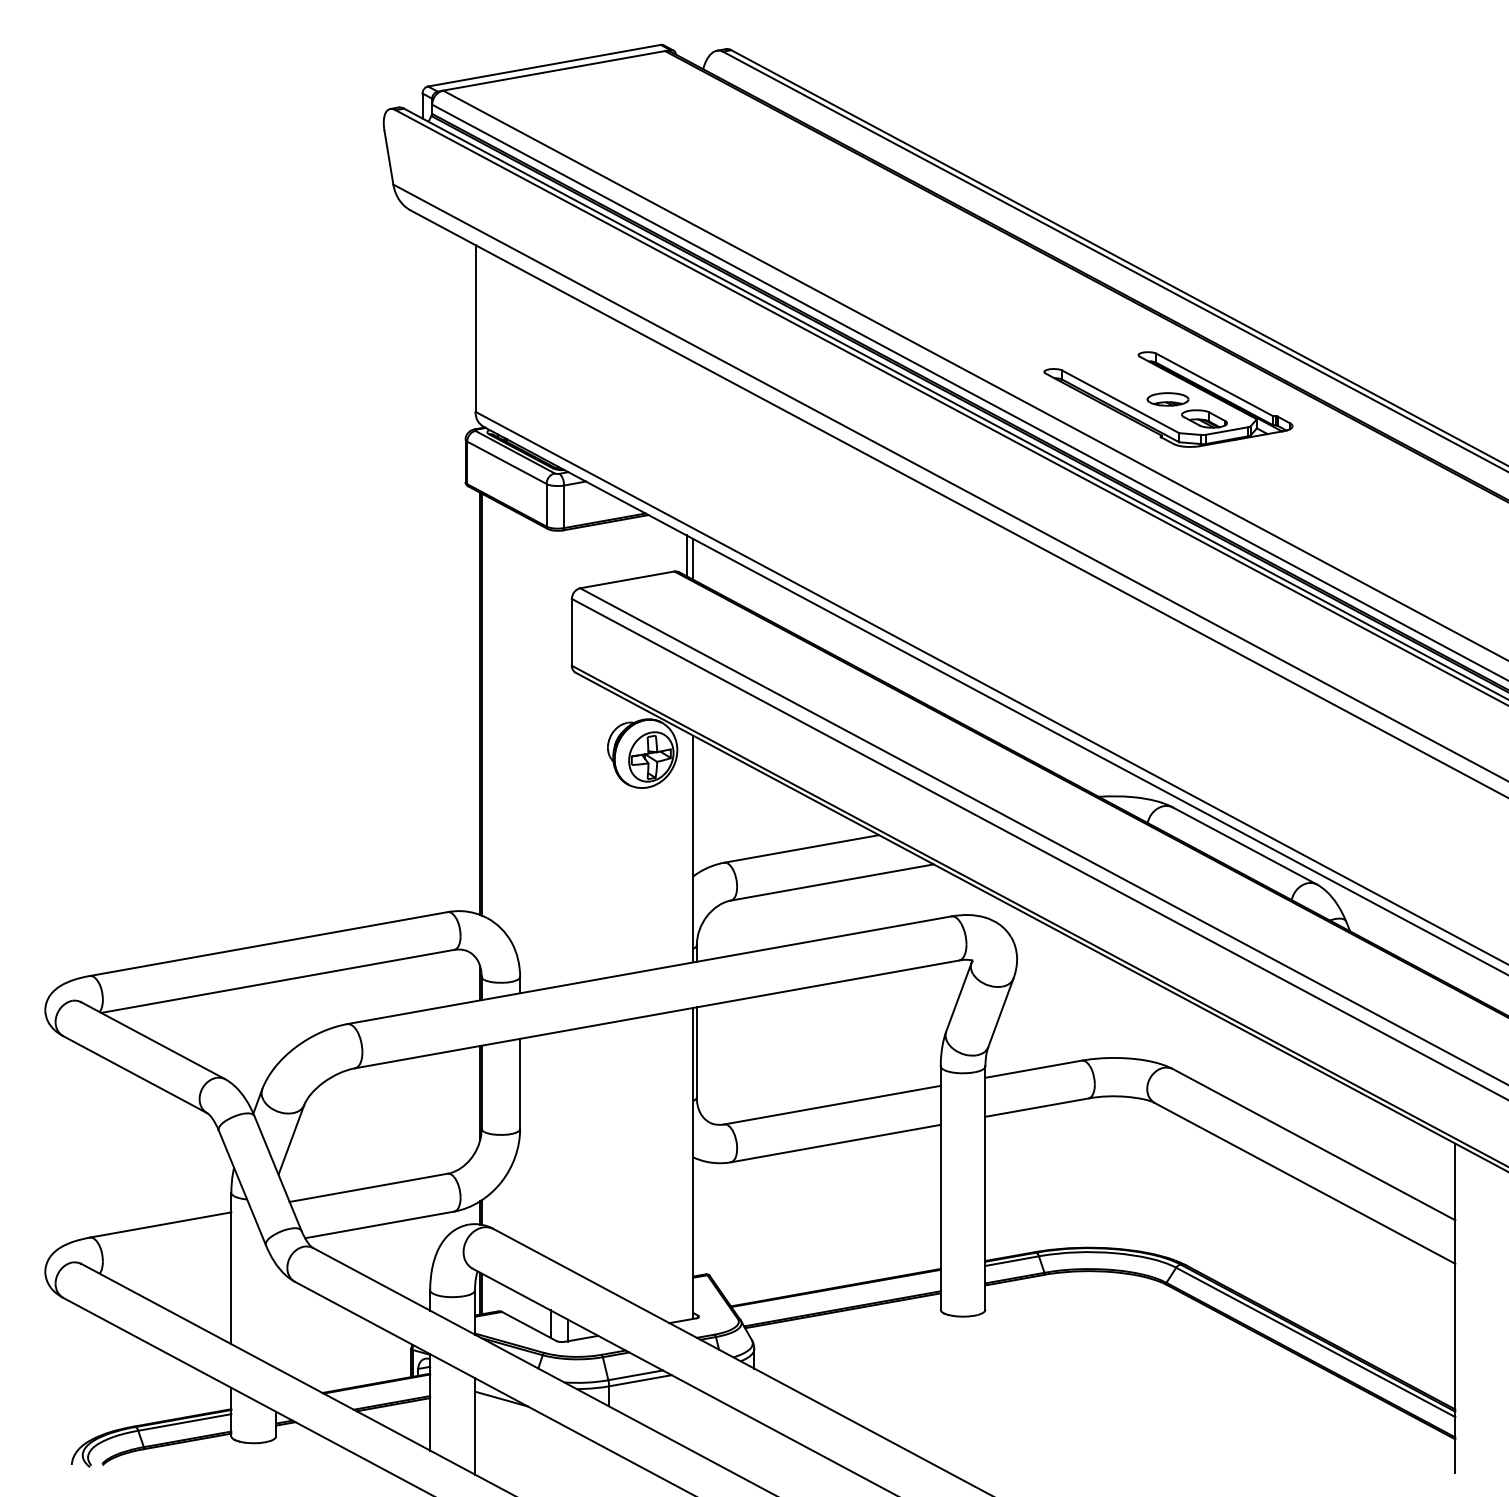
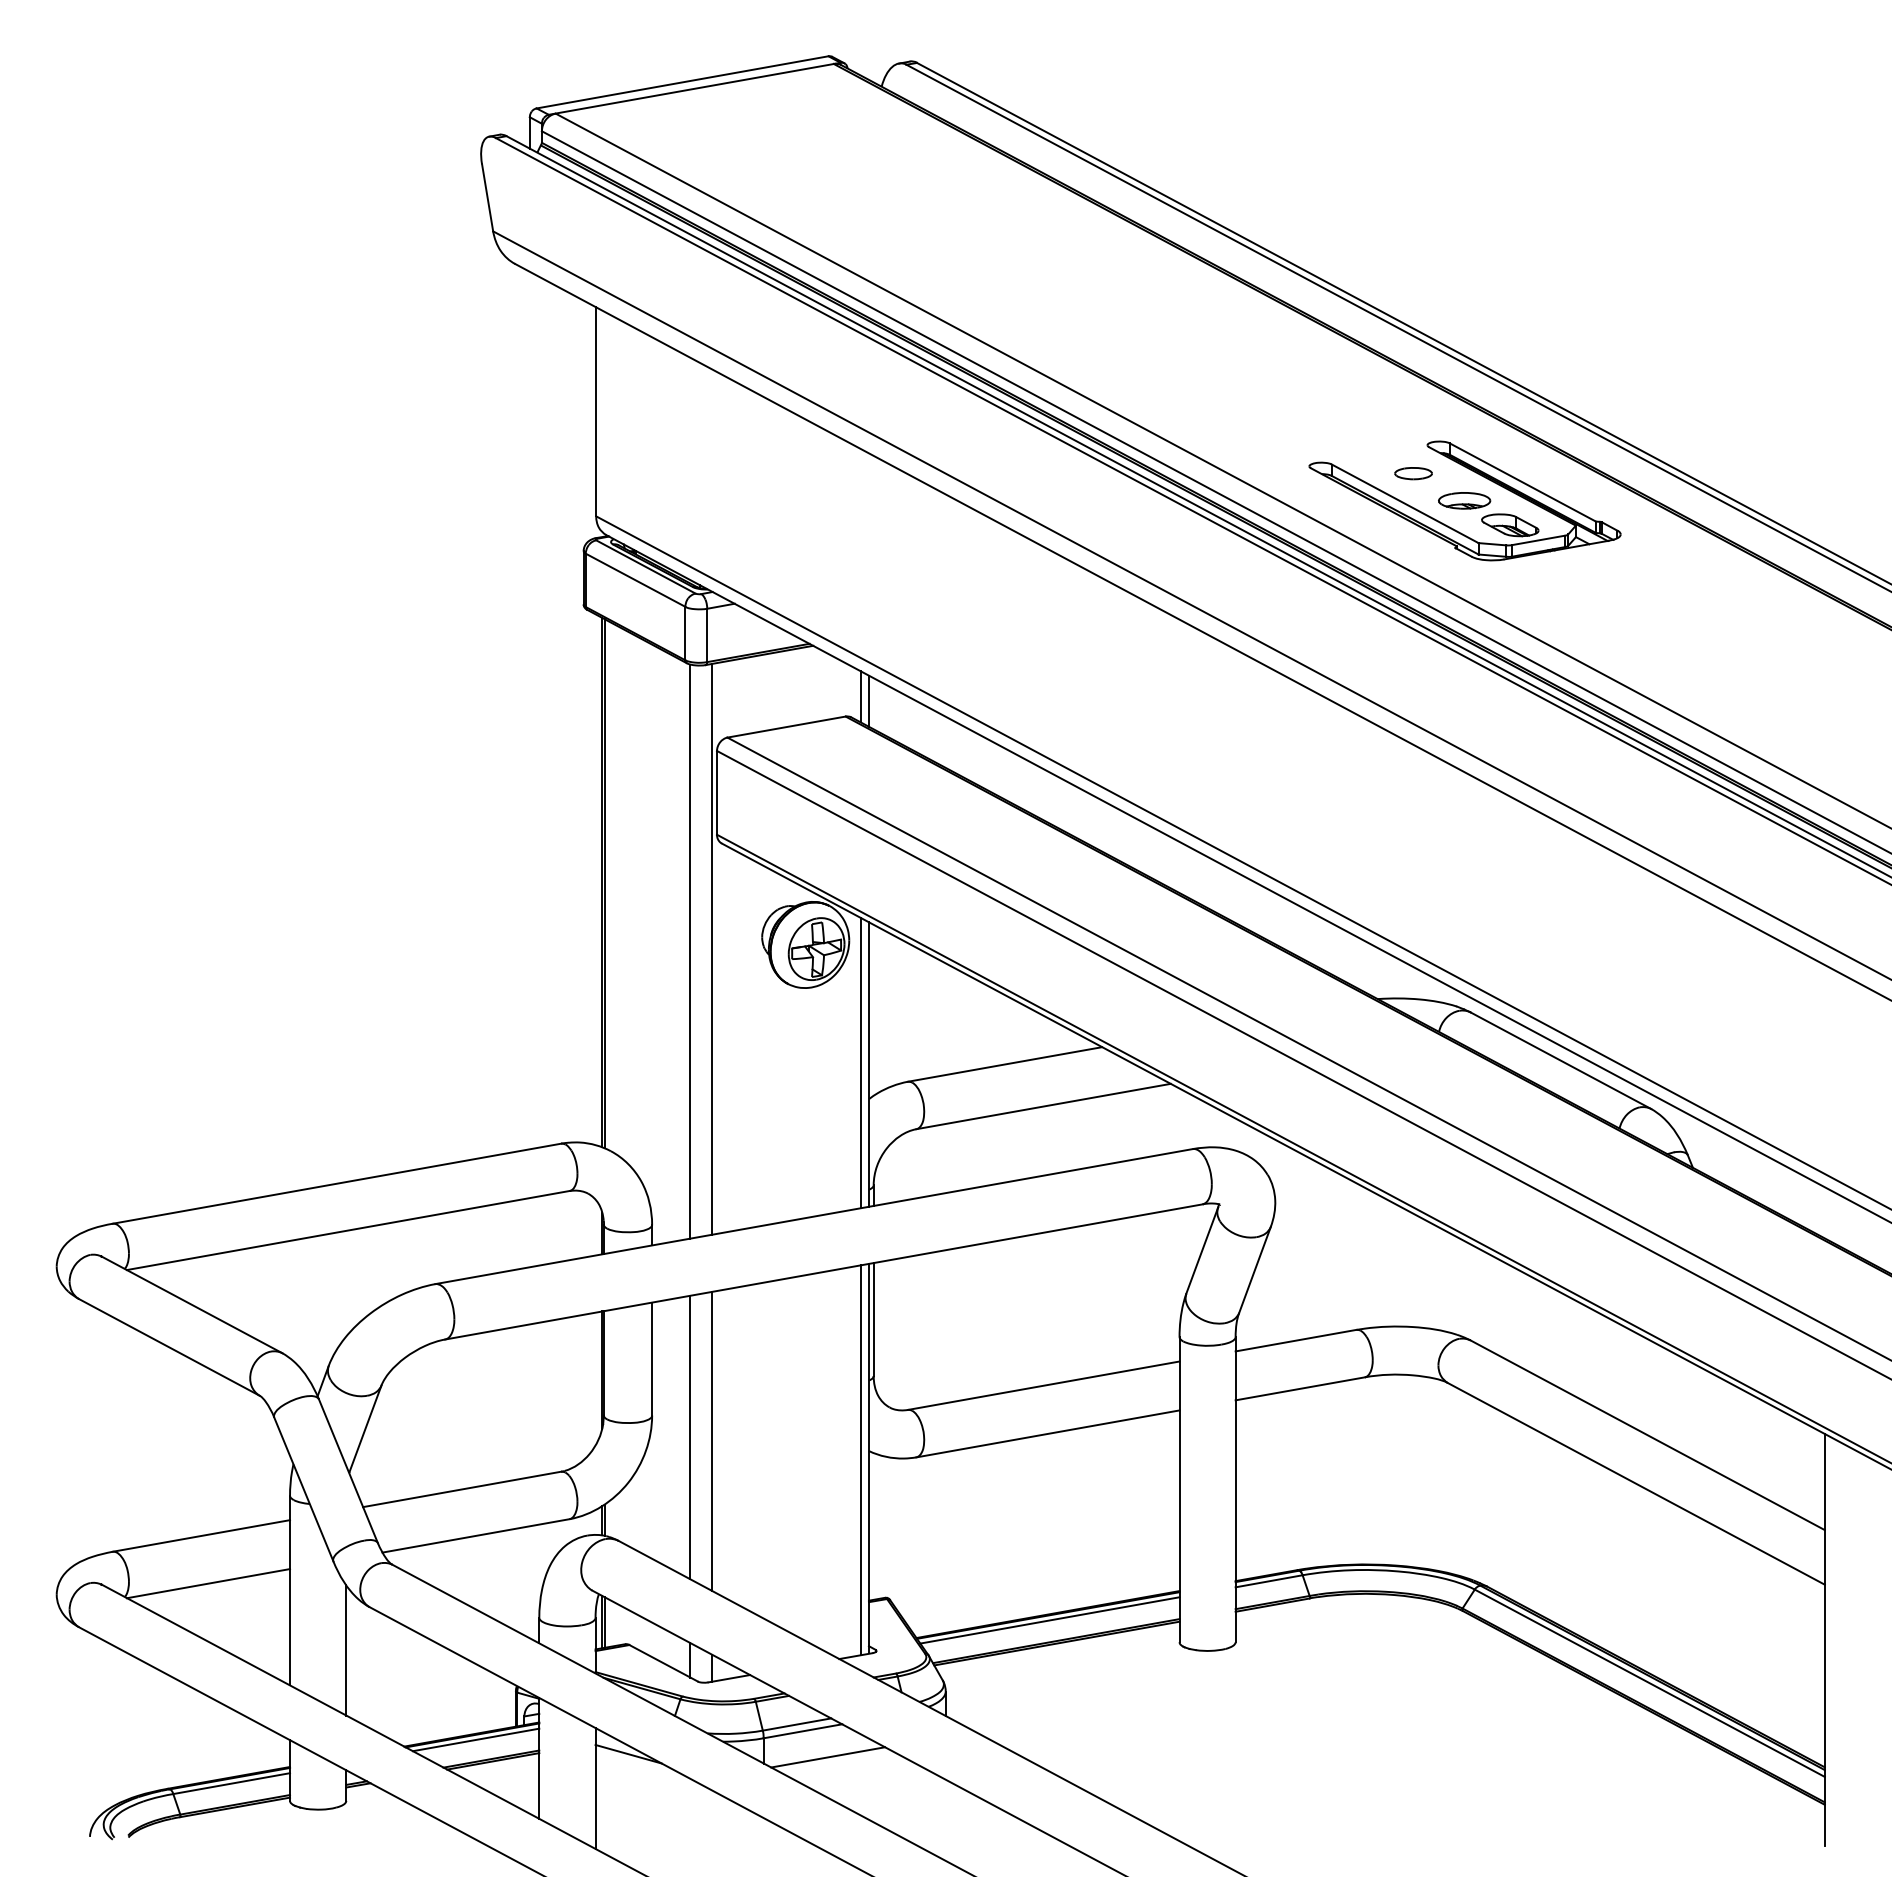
part: (1127, 377) -> (1413, 473), added
line: (568, 756) -> (712, 948), added
line: (550, 758) -> (690, 951), added
line: (686, 848) -> (860, 1063), added
line: (550, 1146) -> (690, 1437), added
line: (568, 1149) -> (712, 1441), added
line: (686, 1164) -> (860, 1460), added
line: (166, 1262) -> (208, 1583), added
line: (837, 1292) -> (1049, 1620), added
line: (276, 1316) -> (346, 1650), added
line: (379, 1387) -> (475, 1739), added
line: (660, 1401) -> (828, 1757), added

